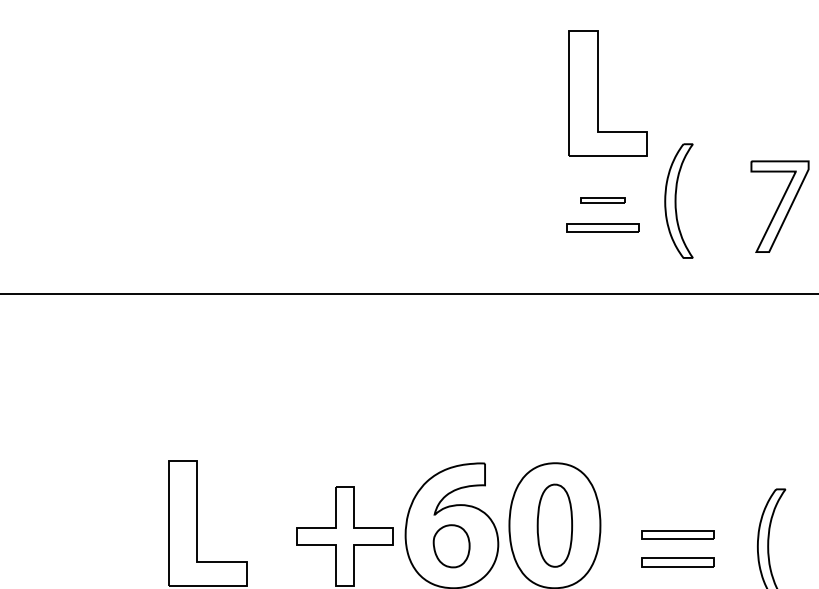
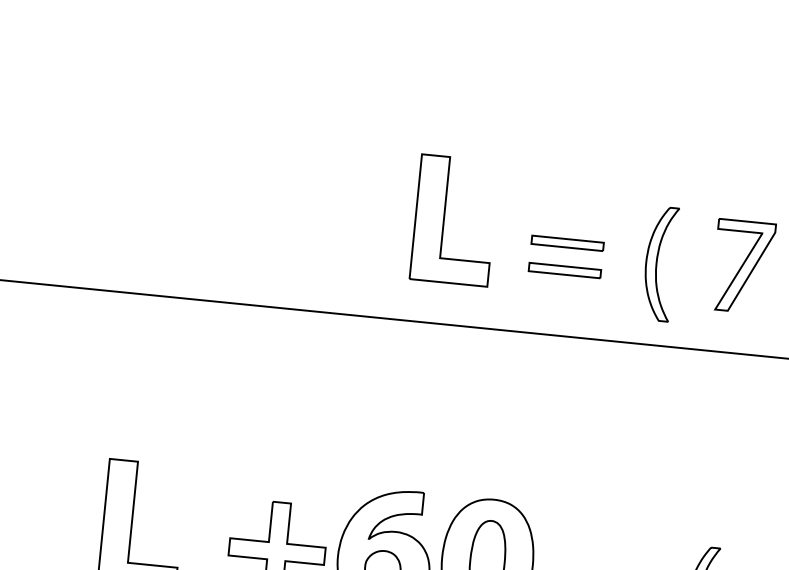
part: (598, 93) -> (444, 219), moved
part: (602, 200) -> (567, 242), size x1.67
part: (678, 200) -> (659, 263), moved

